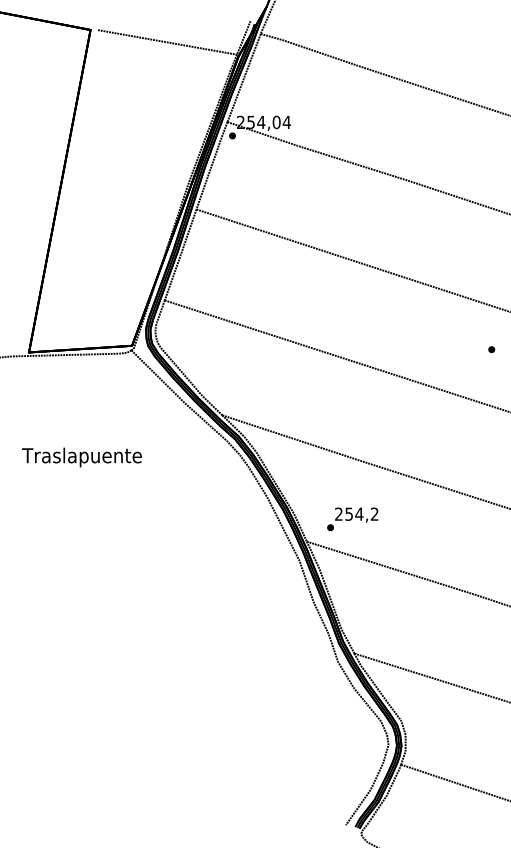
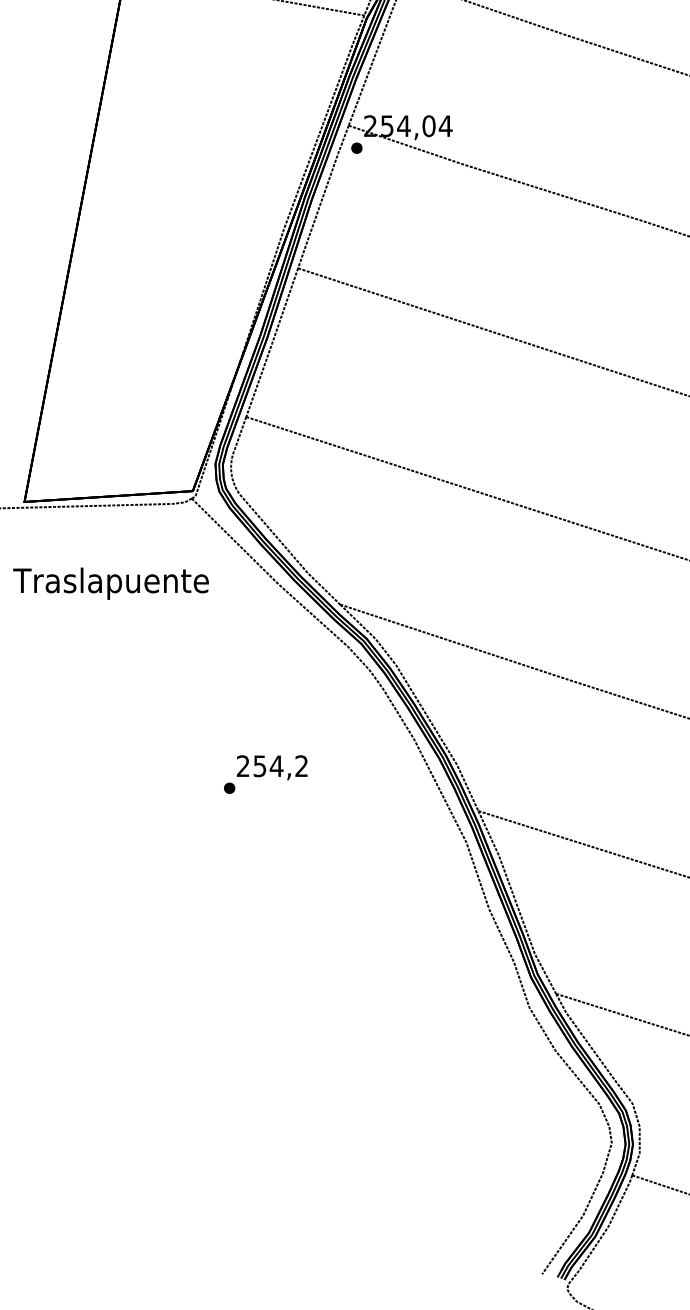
text: (81, 457) -> (110, 583), moved
text: (352, 519) -> (265, 774), moved

